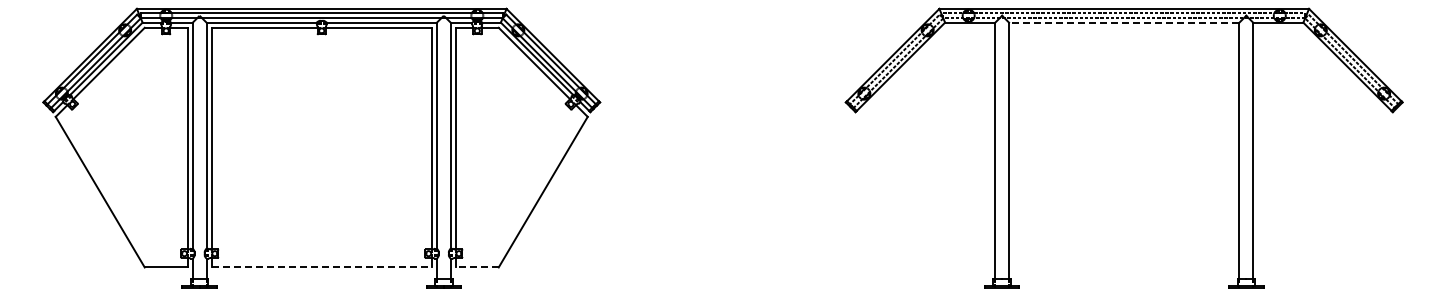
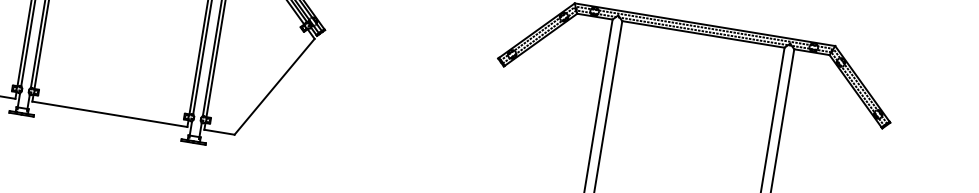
line: (1123, 22) -> (702, 34), dashed -> solid
line: (322, 267) -> (110, 114), dashed -> solid
line: (476, 267) -> (218, 132), dashed -> solid

